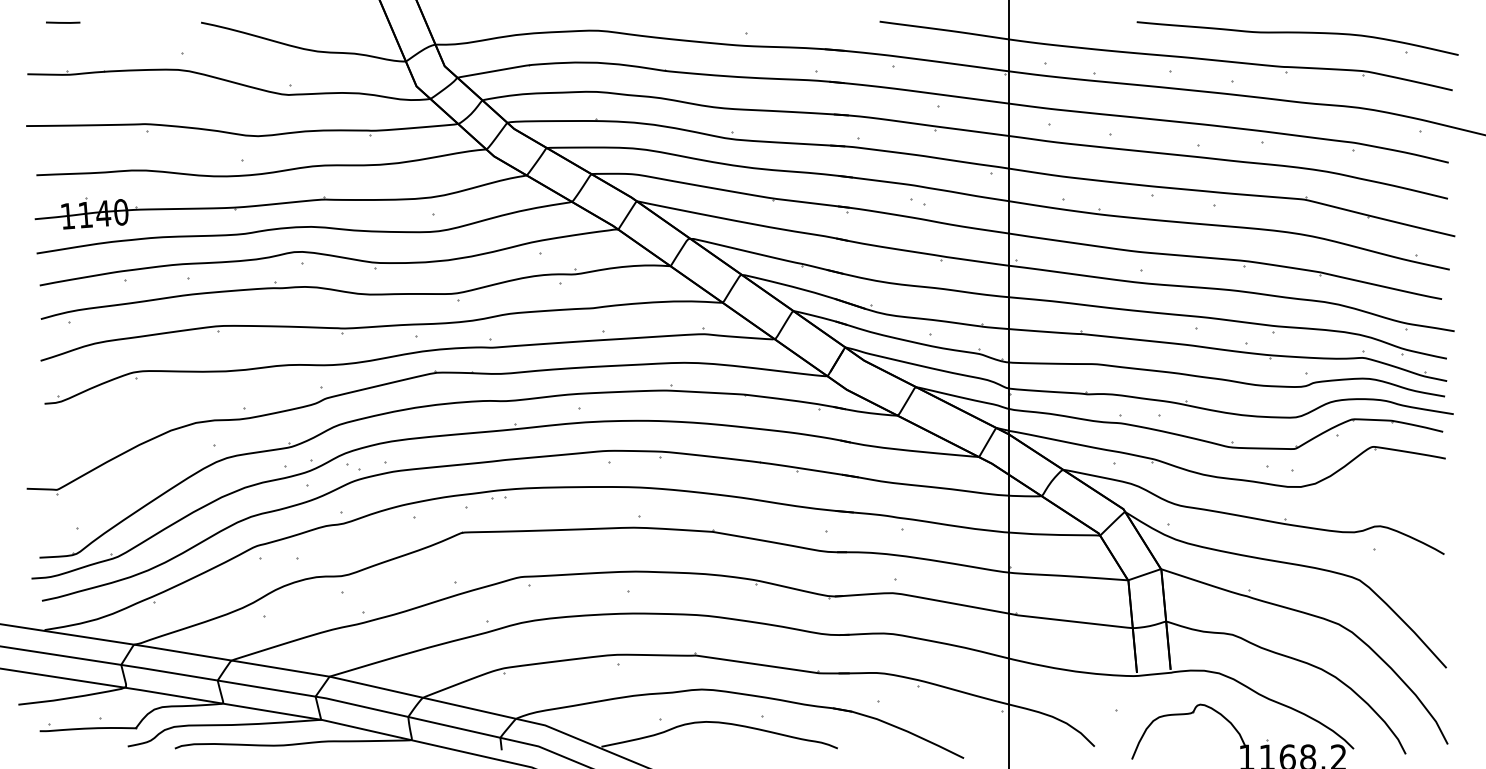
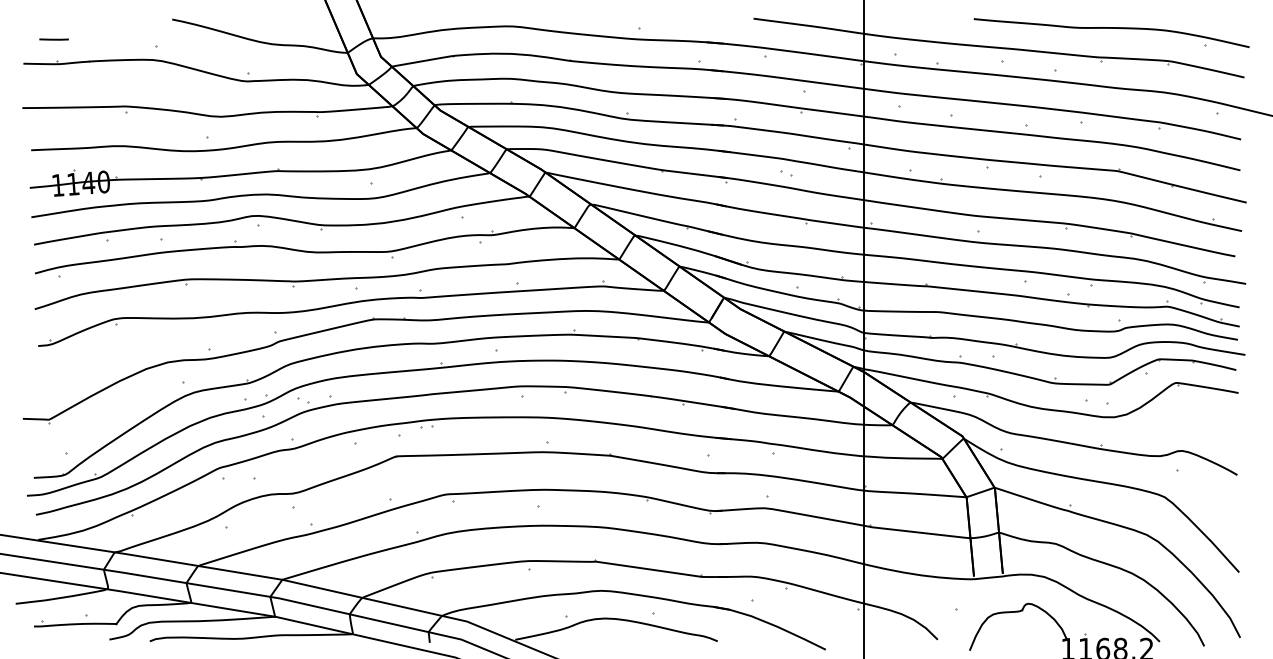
line: (62, 22) -> (53, 39), moved

